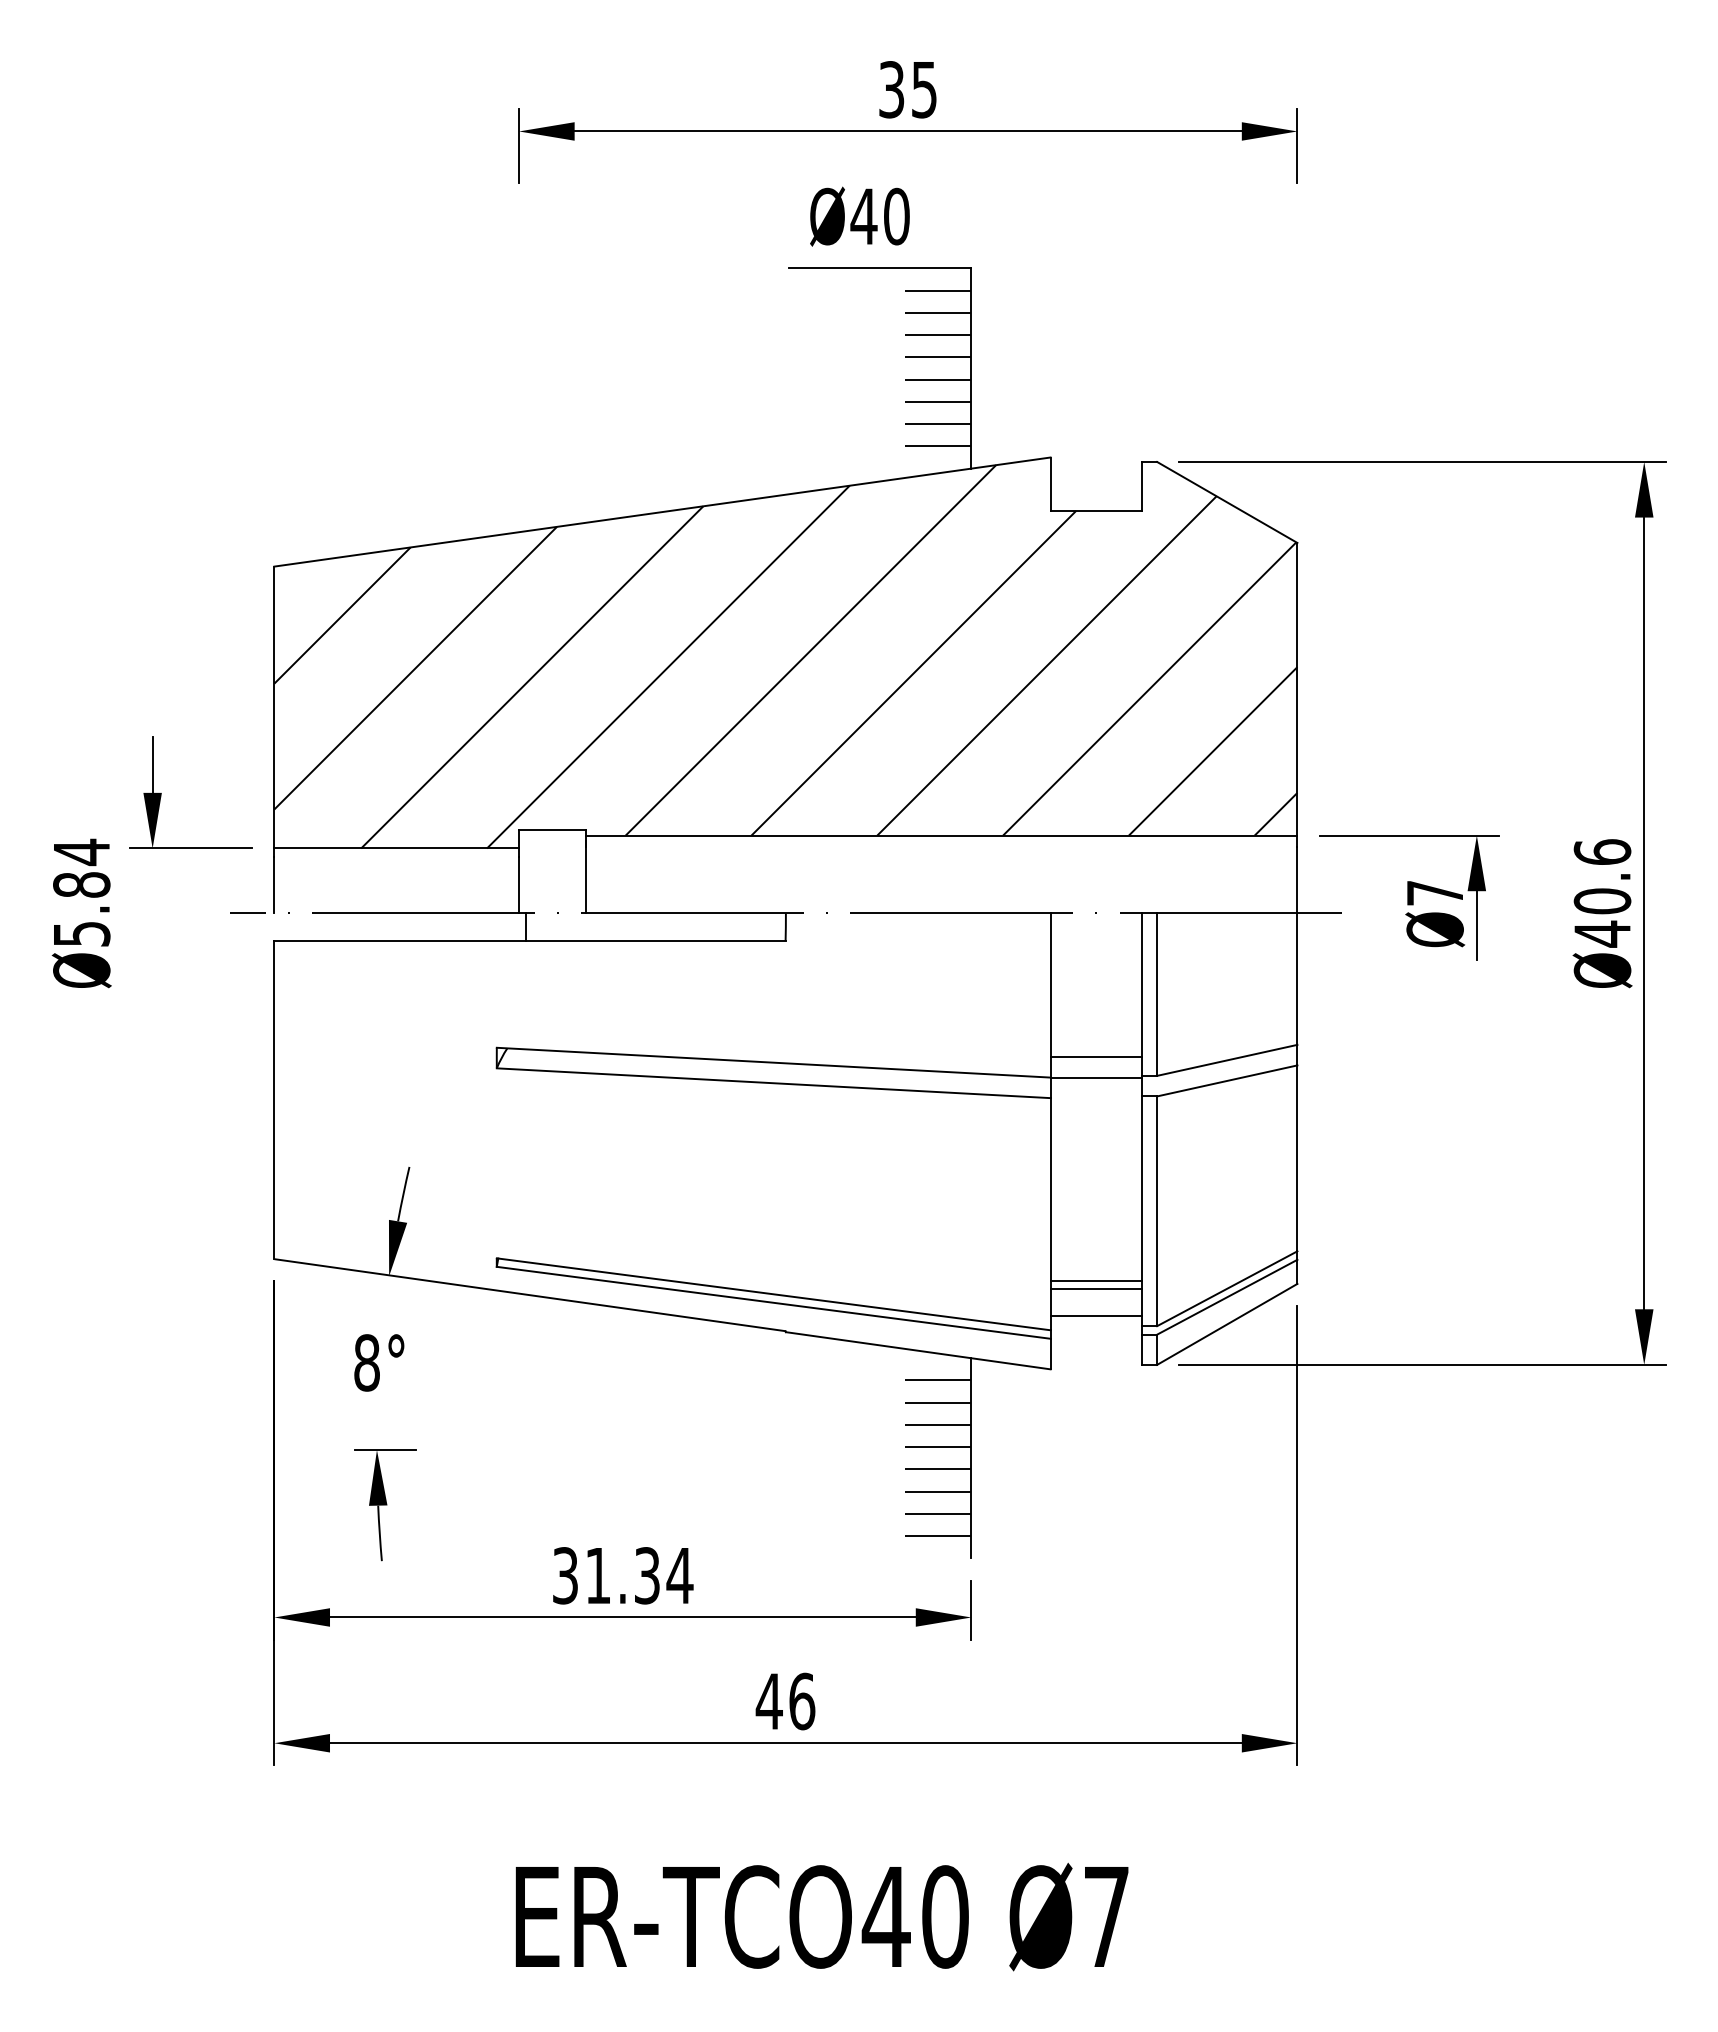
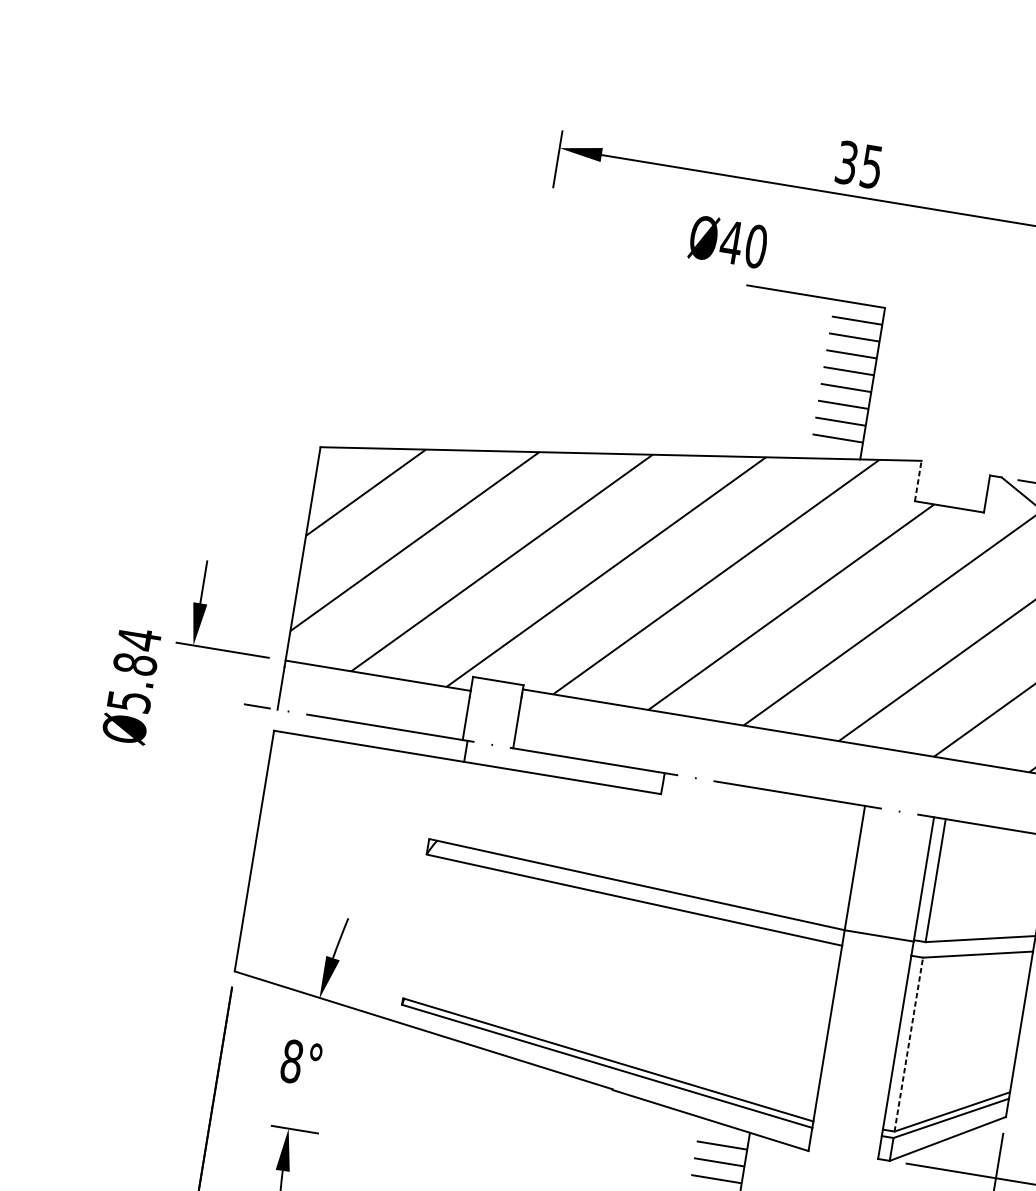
text: (859, 216) -> (728, 241), moved
line: (1050, 484) -> (918, 481), solid -> dashed
line: (1095, 1057) -> (881, 920), removed
line: (1157, 1211) -> (909, 1044), solid -> dashed
line: (1095, 1280) -> (853, 1089), removed
line: (1095, 1289) -> (852, 1096), removed
line: (1095, 1315) -> (849, 1115), removed

